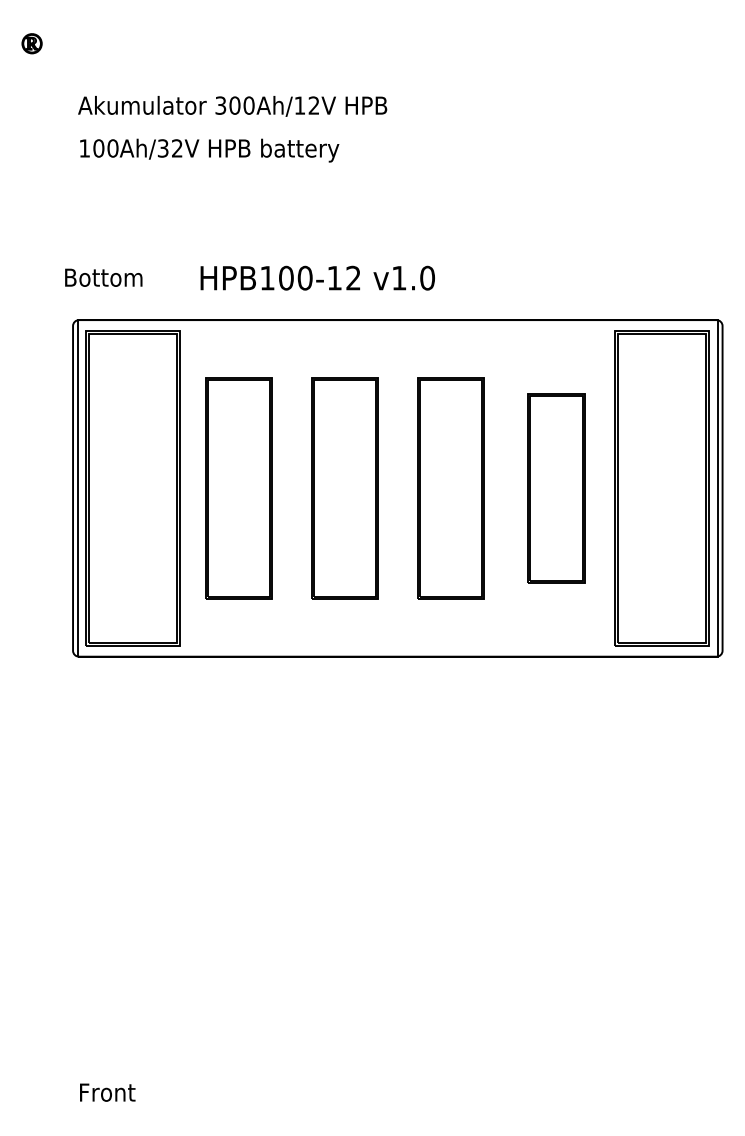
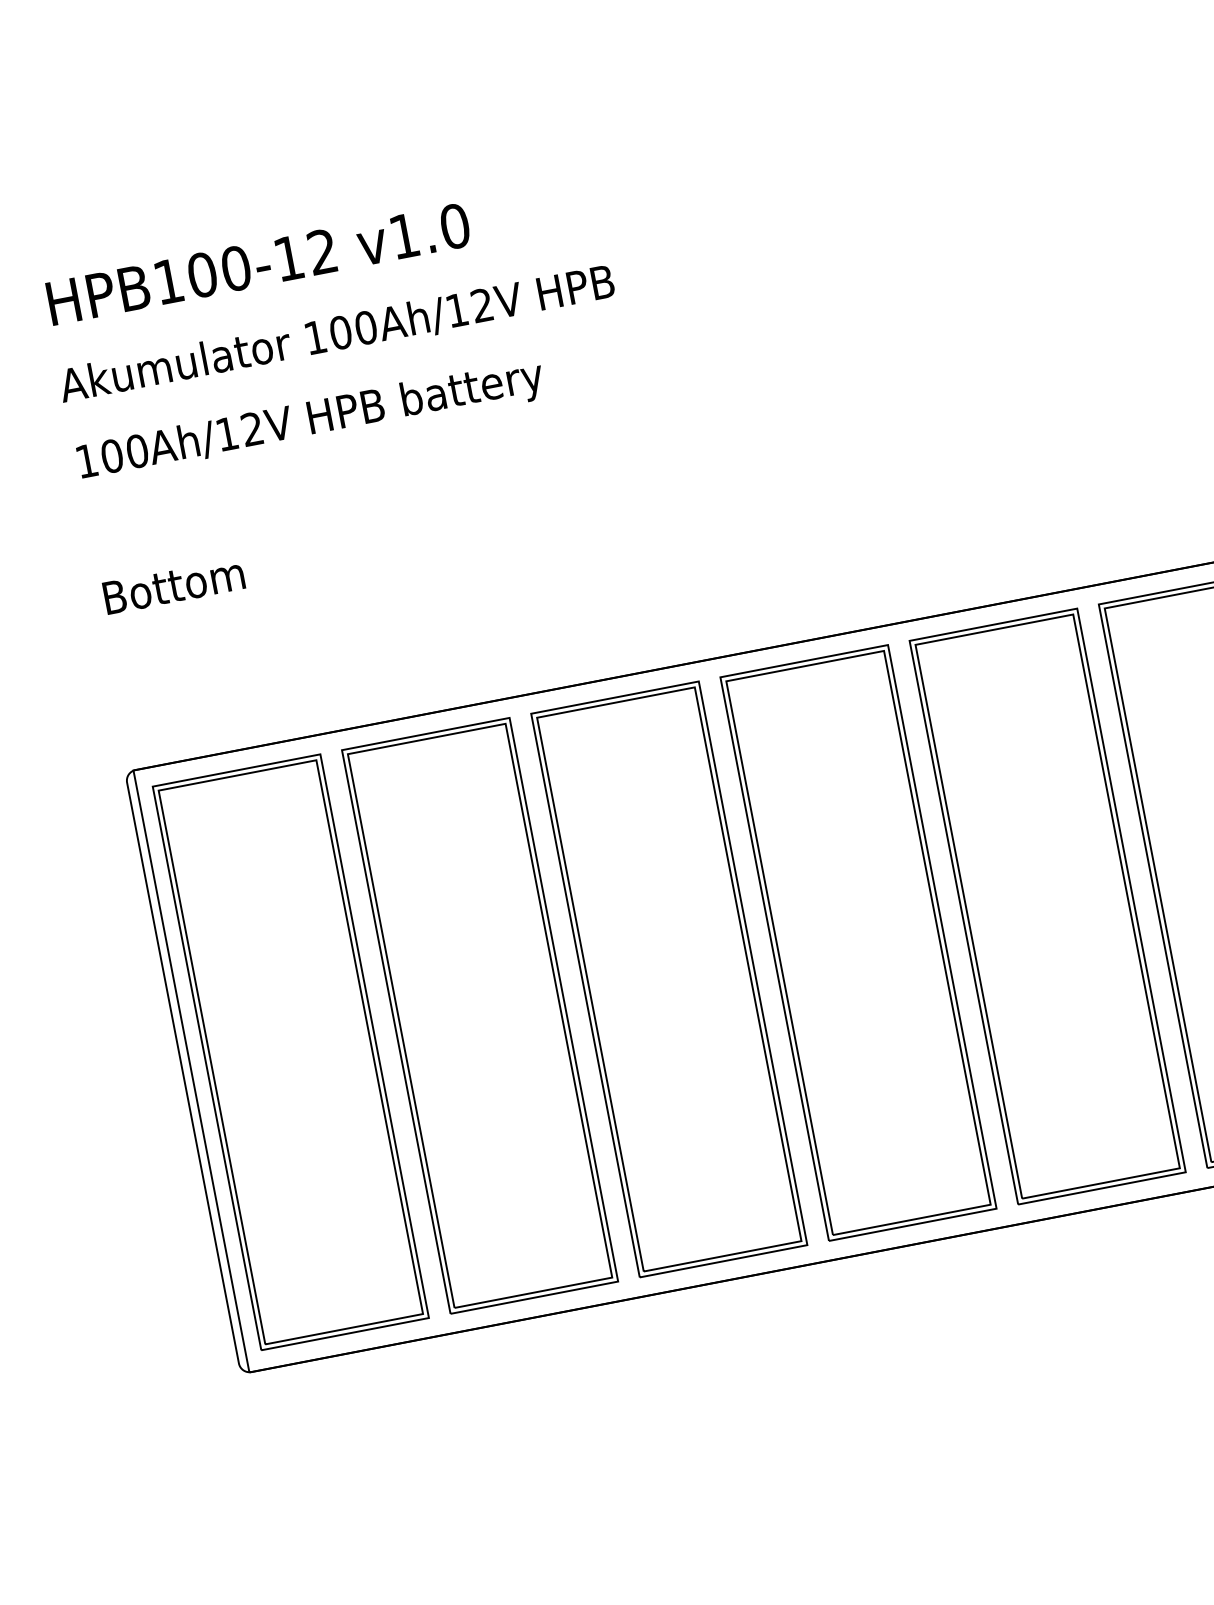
text: (220, 105) -> (314, 337), 300Ah/12V -> 100Ah/12V
text: (162, 148) -> (225, 434), Ah/32V -> Ah/12V
text: (103, 277) -> (173, 585), moved
text: (317, 277) -> (257, 263), moved
part: (238, 488) -> (478, 1016), size x1.43
part: (344, 488) -> (668, 979), size x1.43
part: (450, 488) -> (858, 943), size x1.43
part: (556, 488) -> (1047, 906), size x1.67

